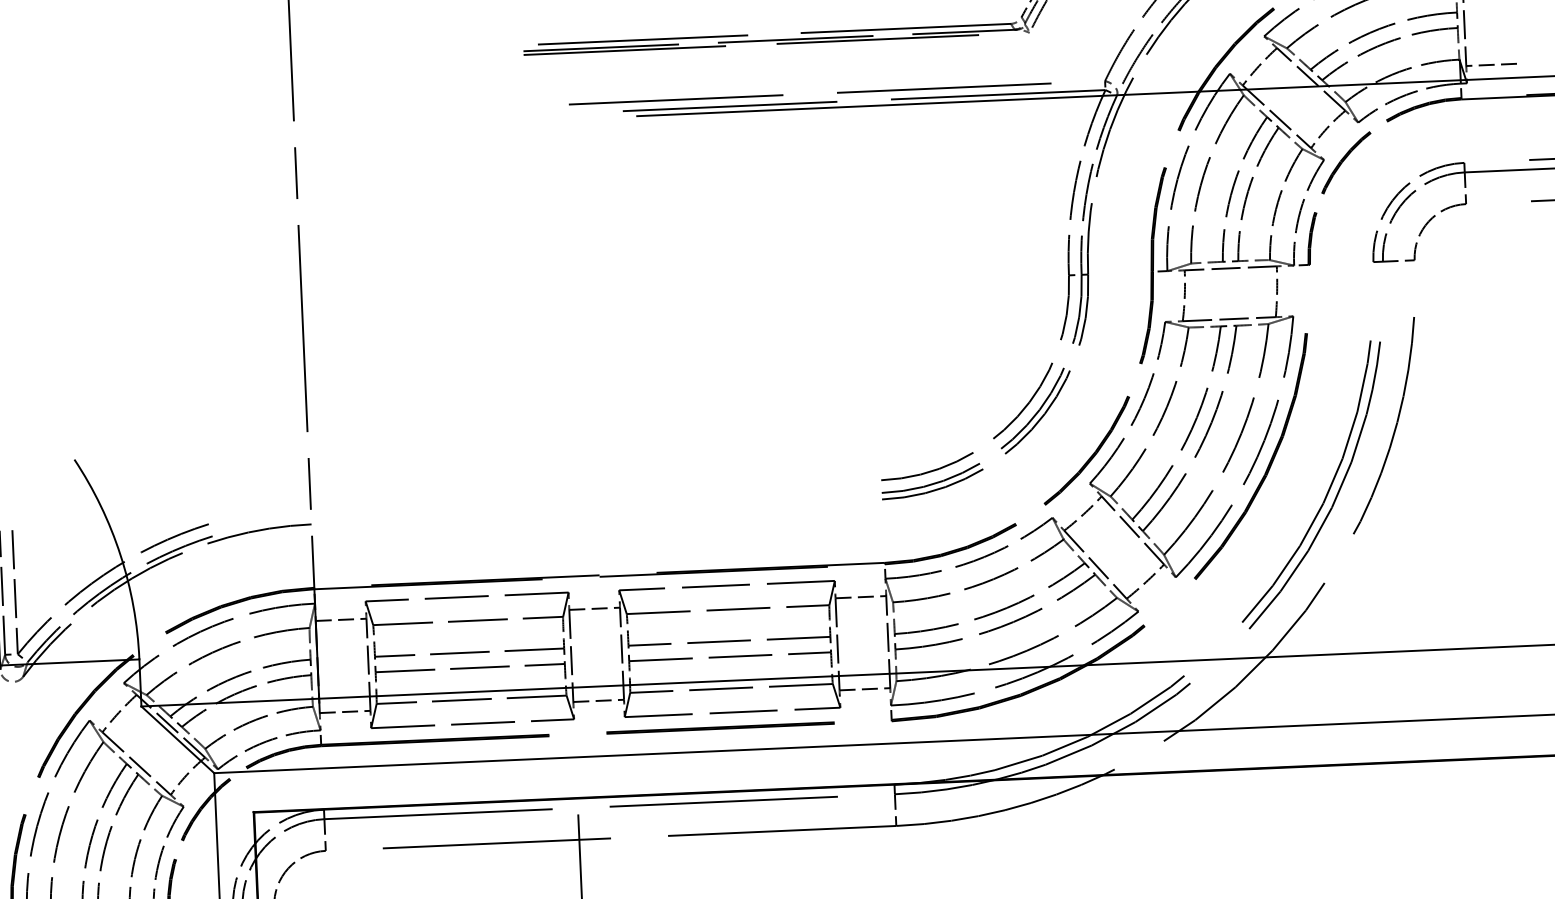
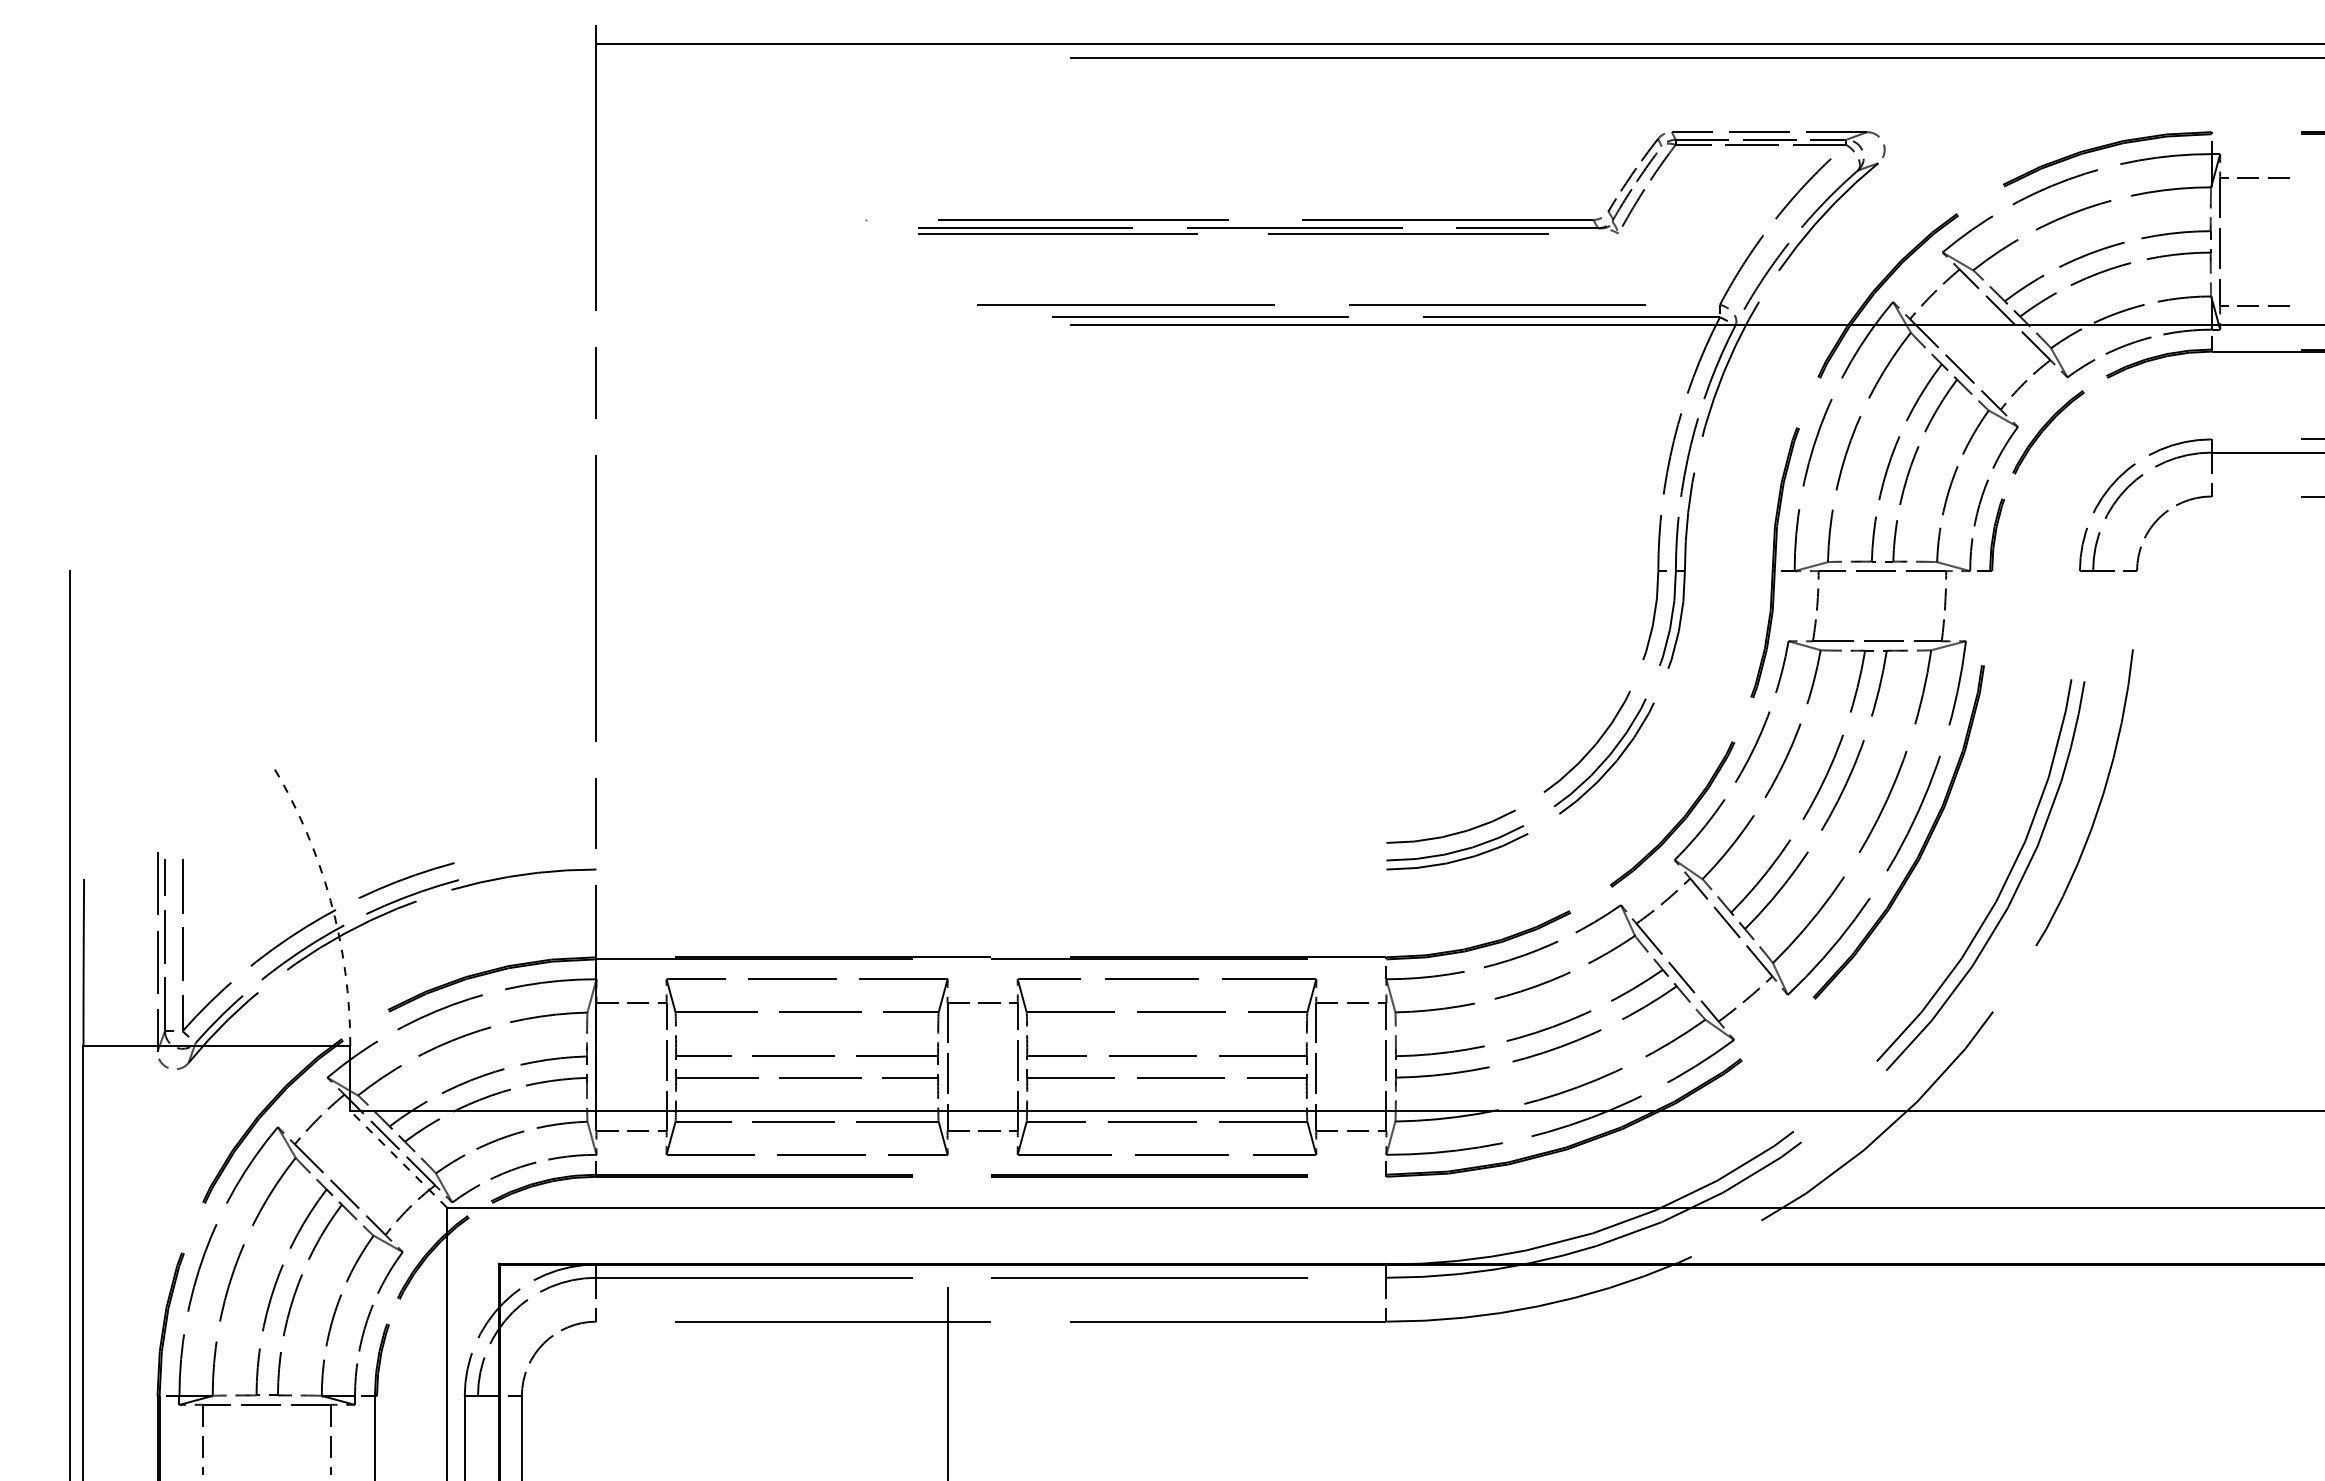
arc: (120, 555) -> (330, 900), solid -> dashed
line: (177, 739) -> (398, 1158), solid -> dashed

